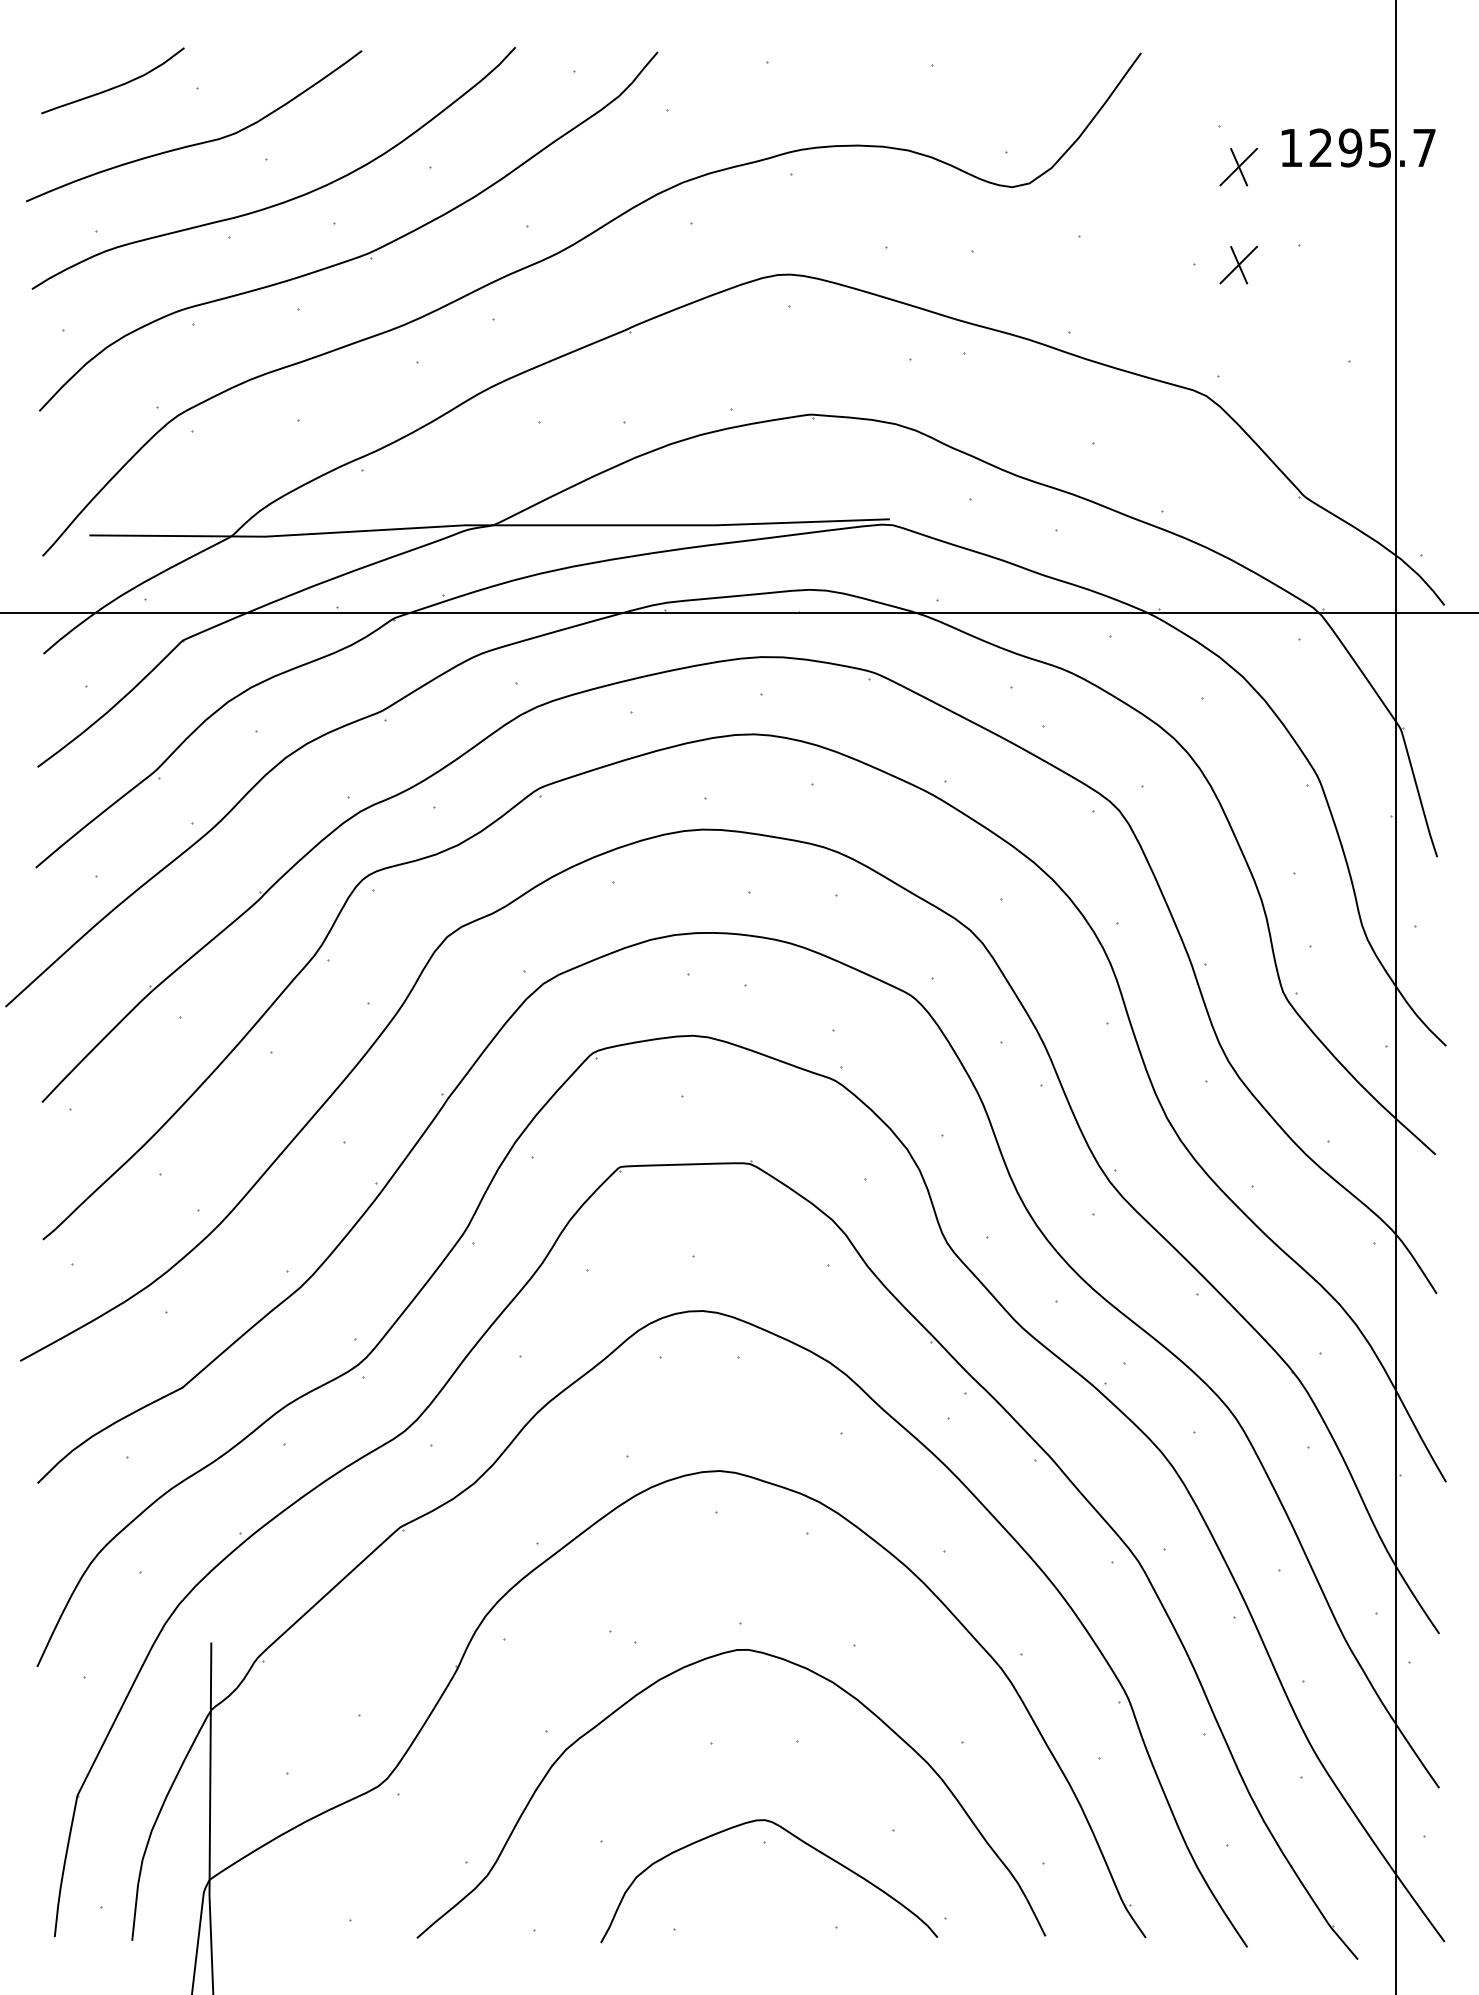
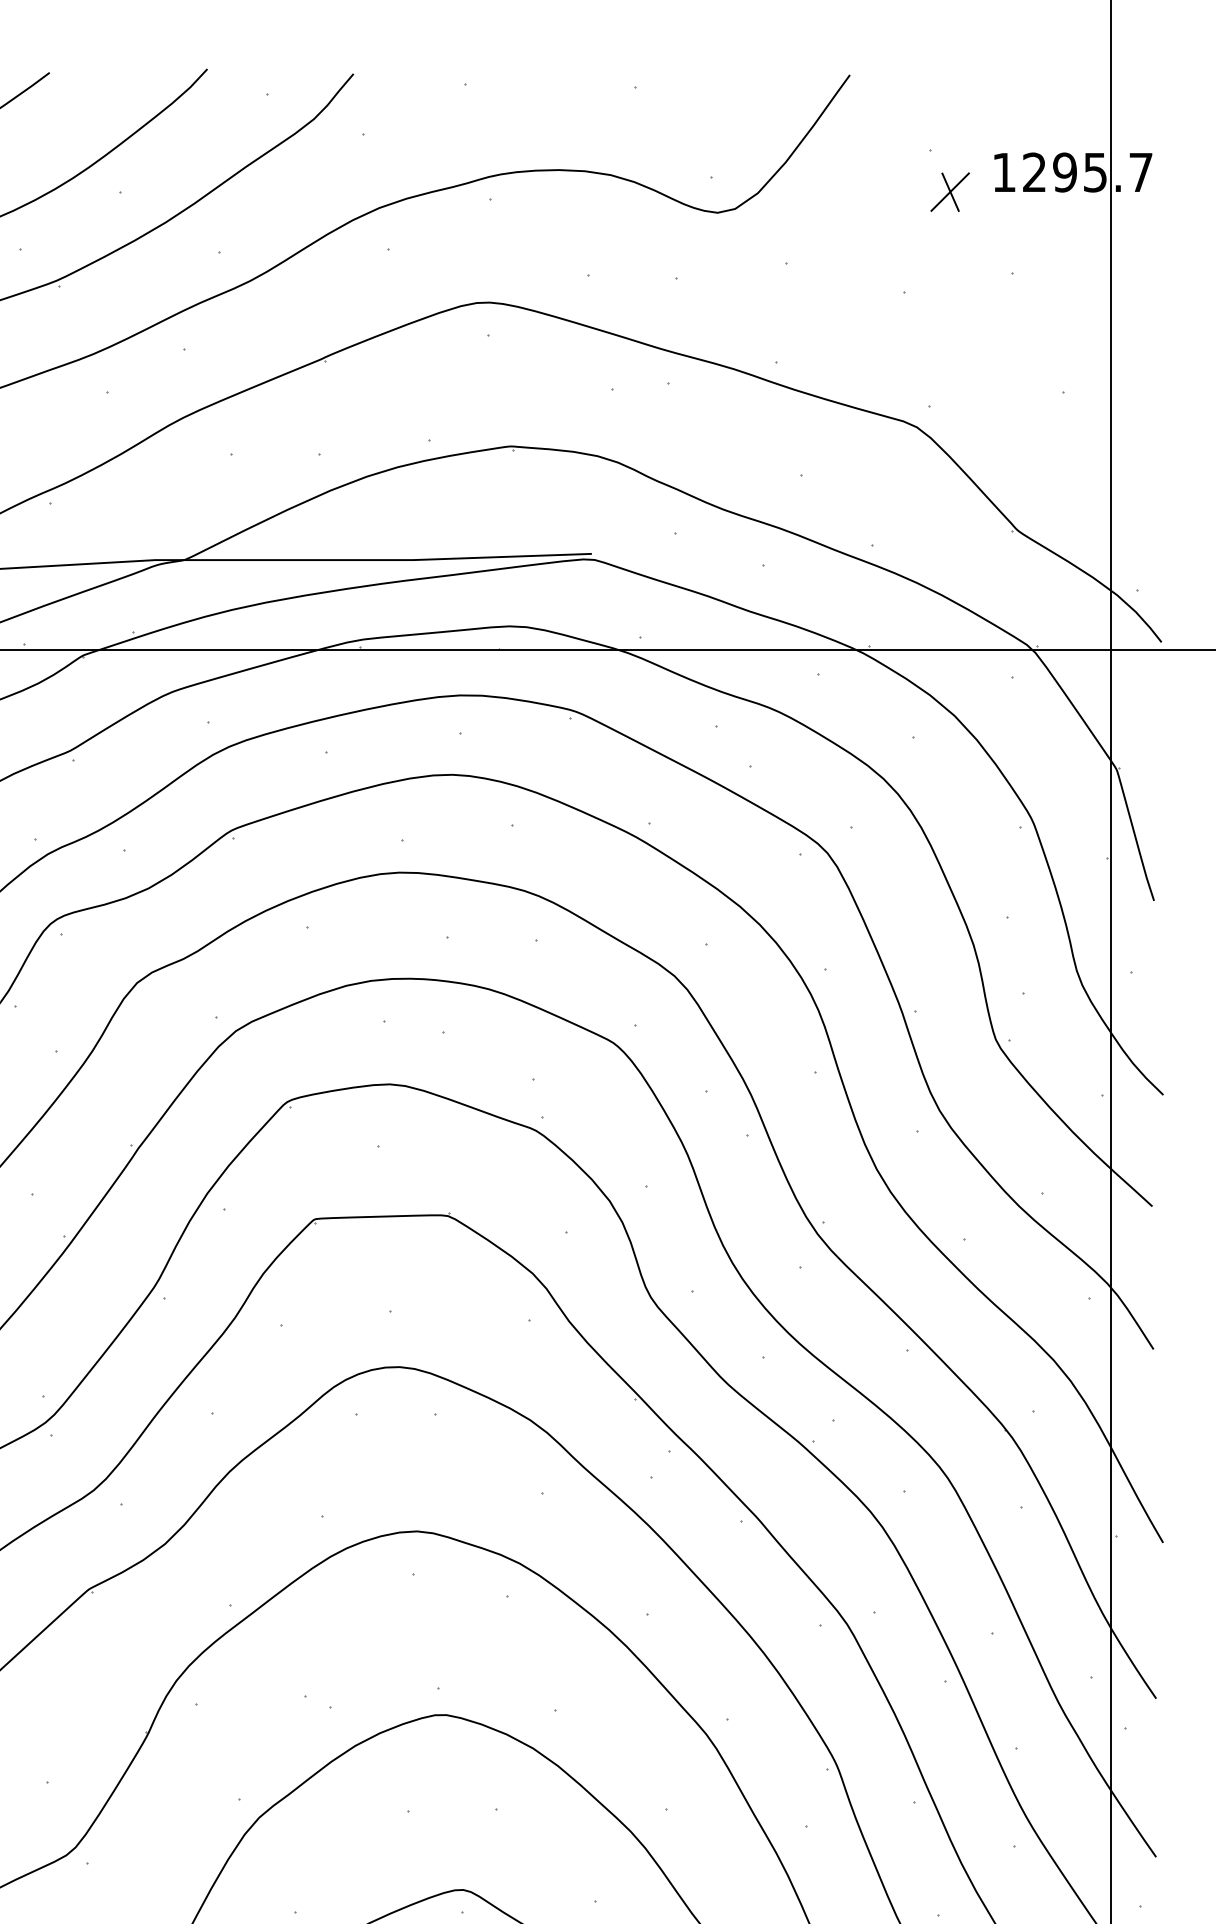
part: (1238, 265) -> (949, 293), removed

